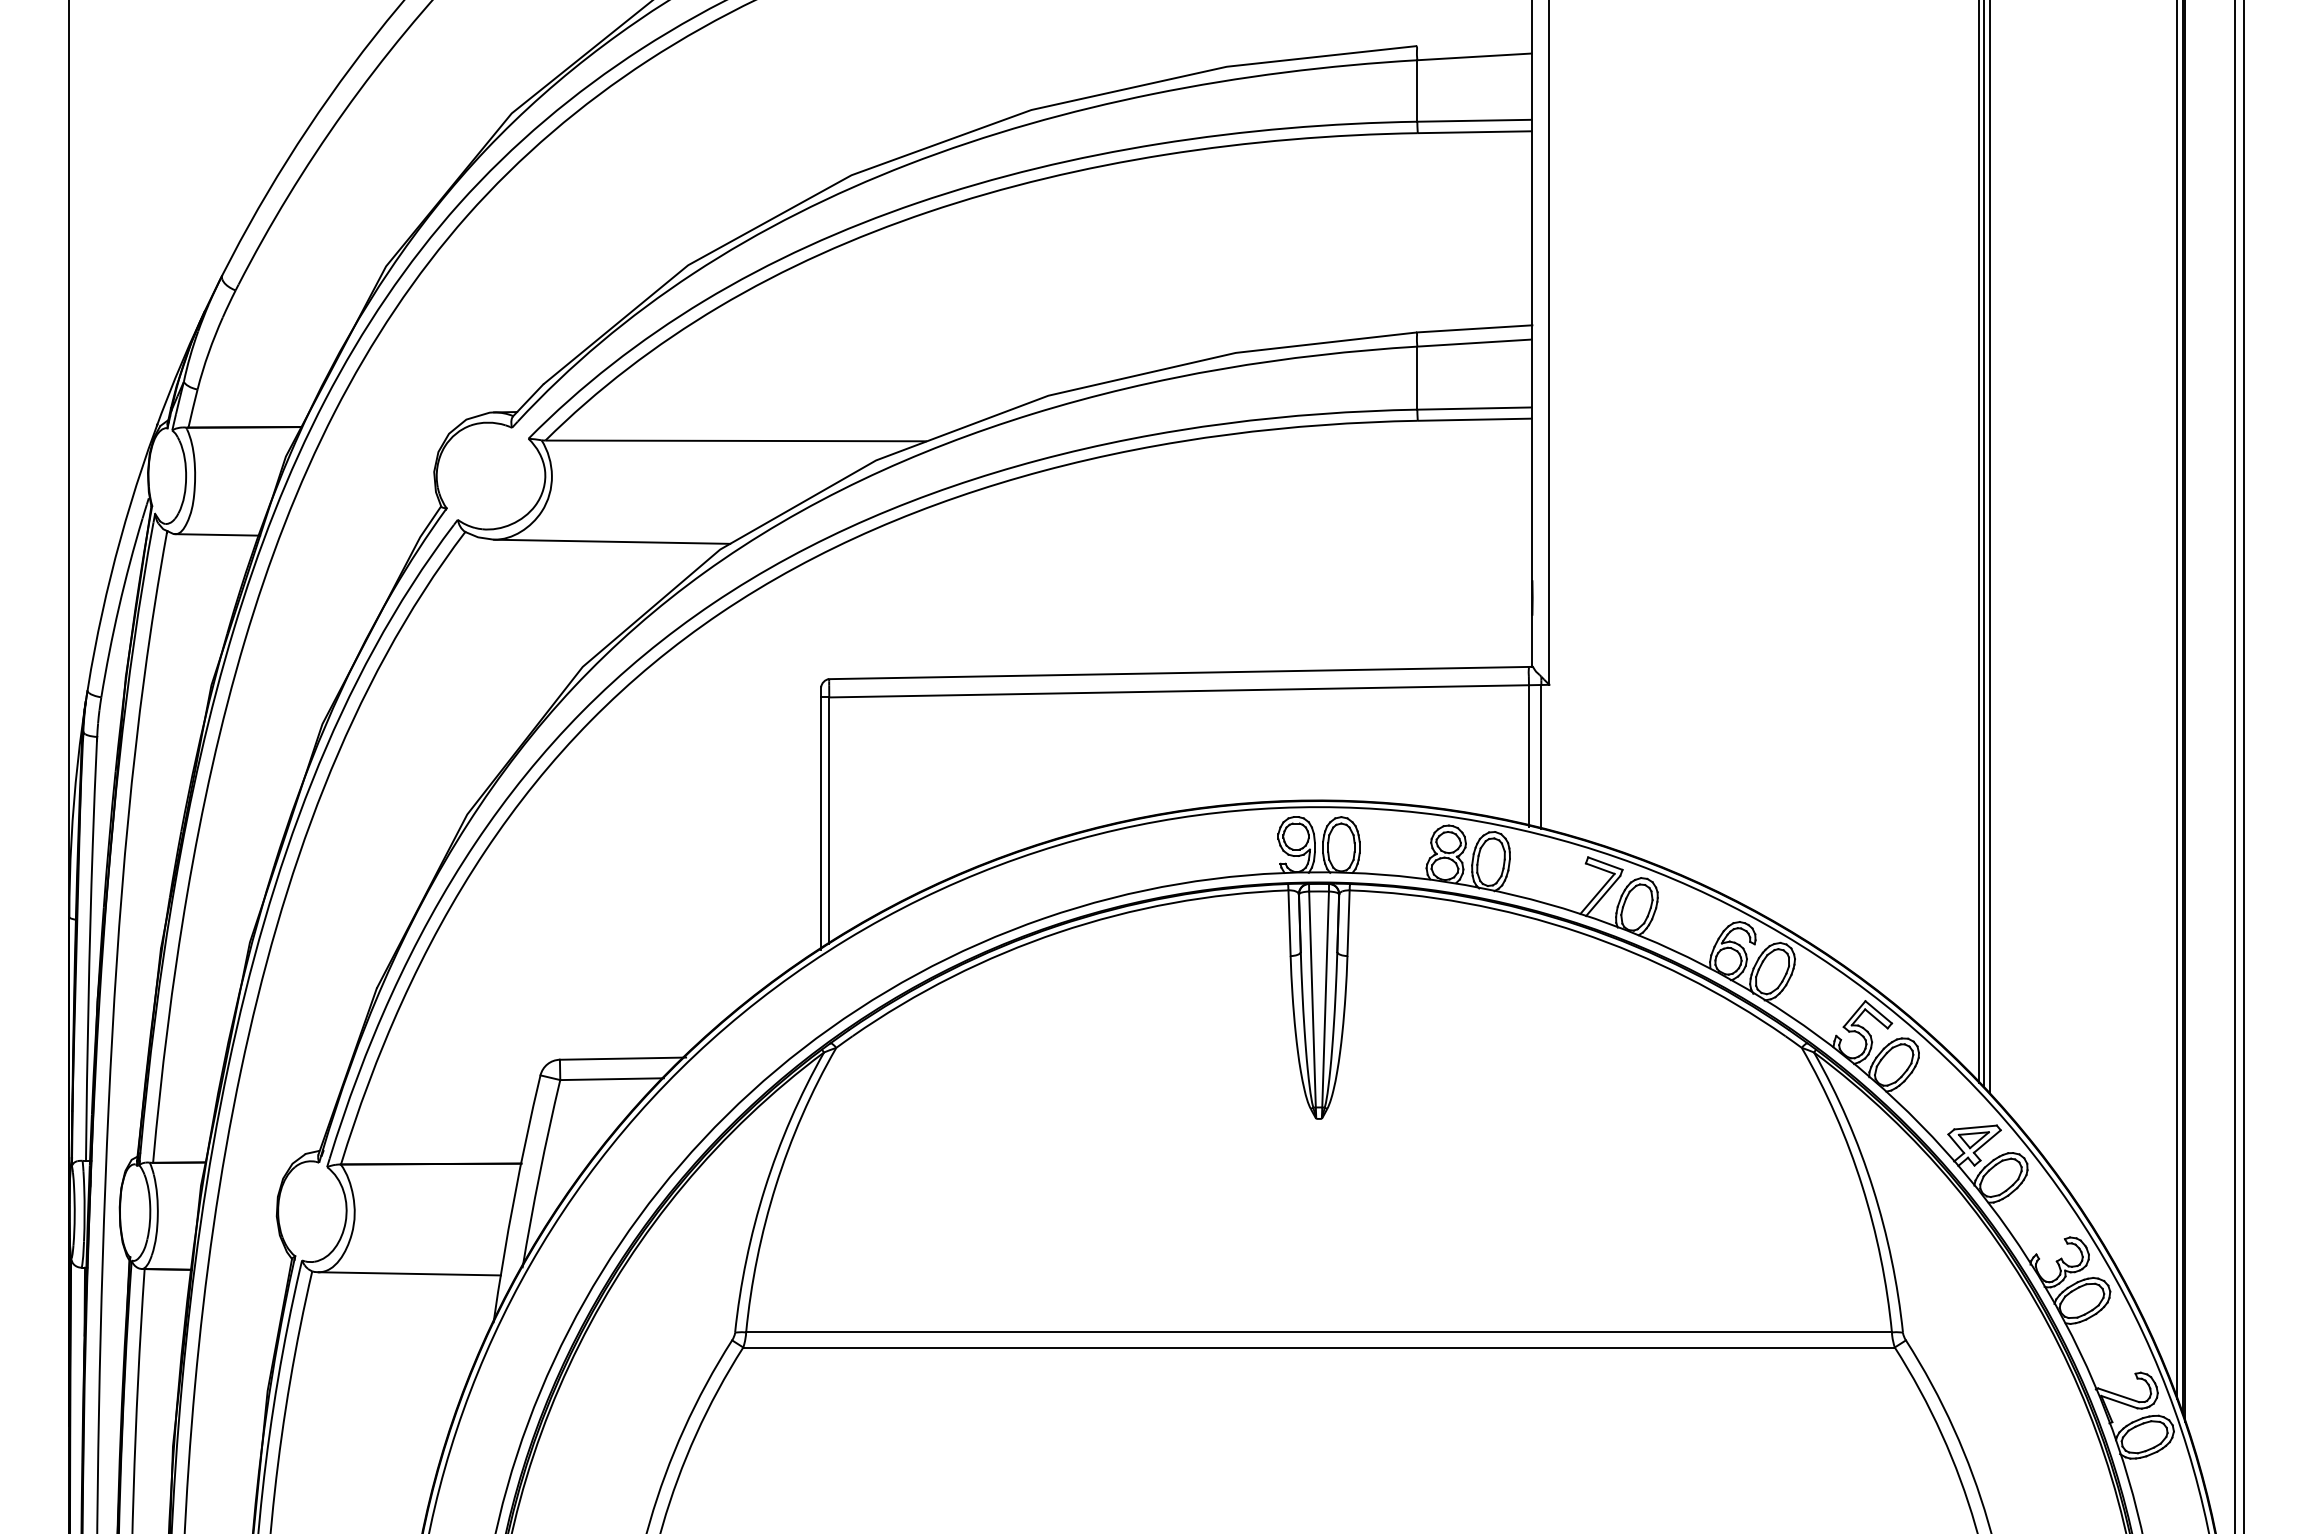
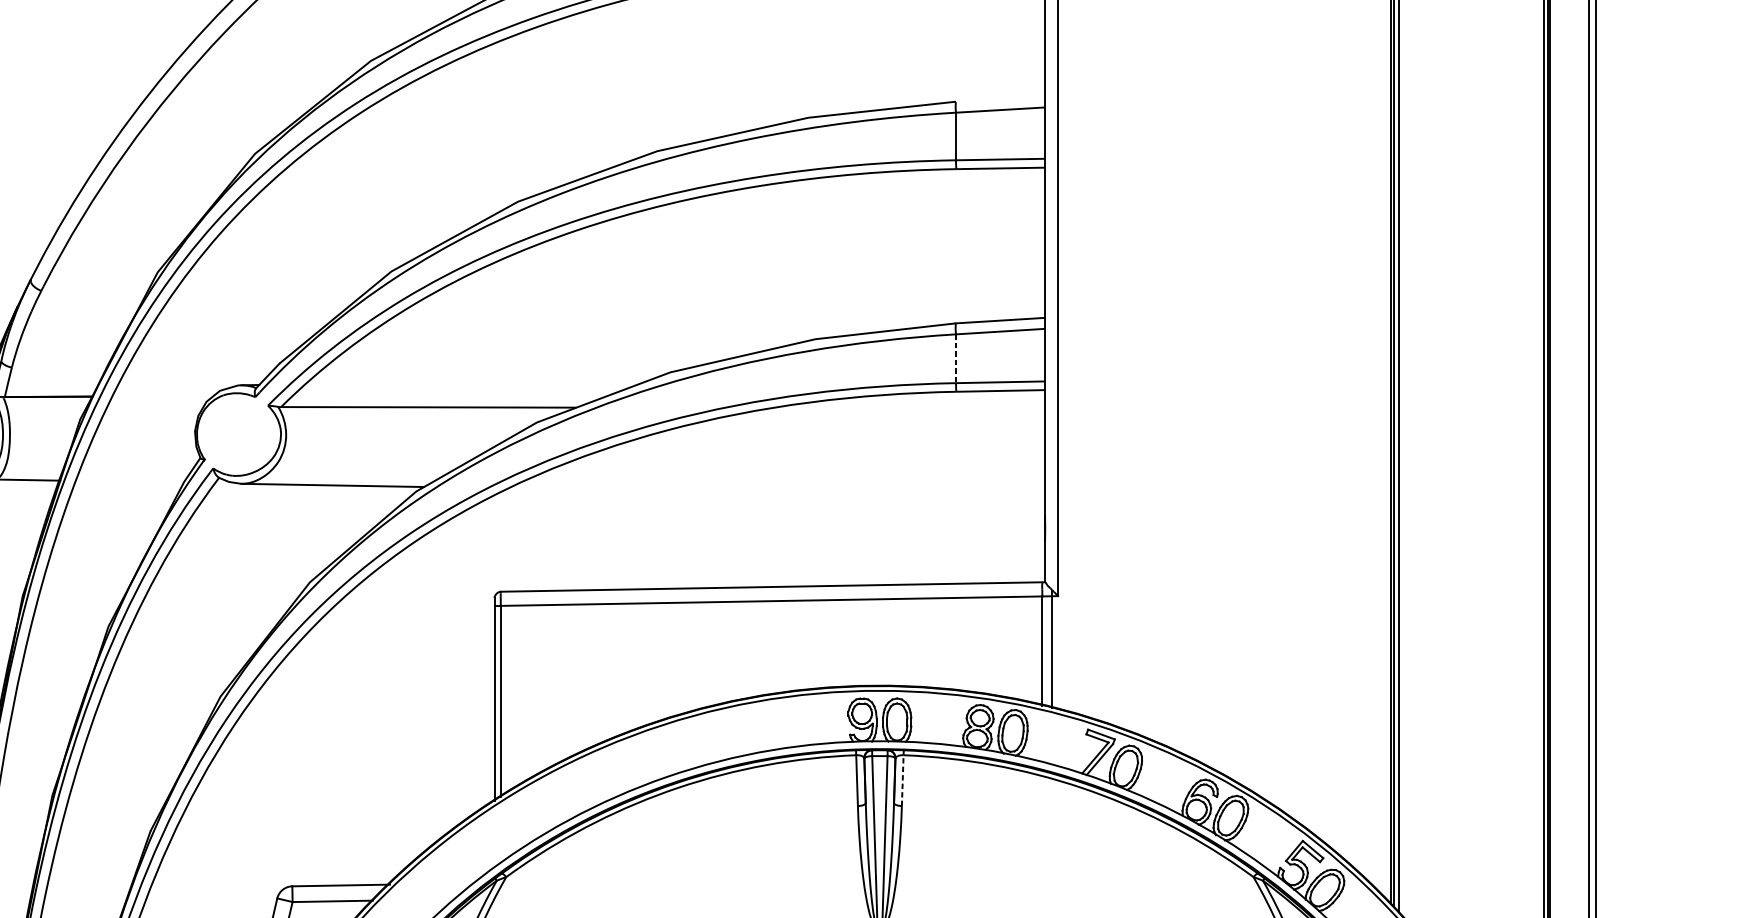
line: (1417, 378) -> (956, 359), solid -> dashed
line: (1348, 923) -> (902, 780), solid -> dashed

